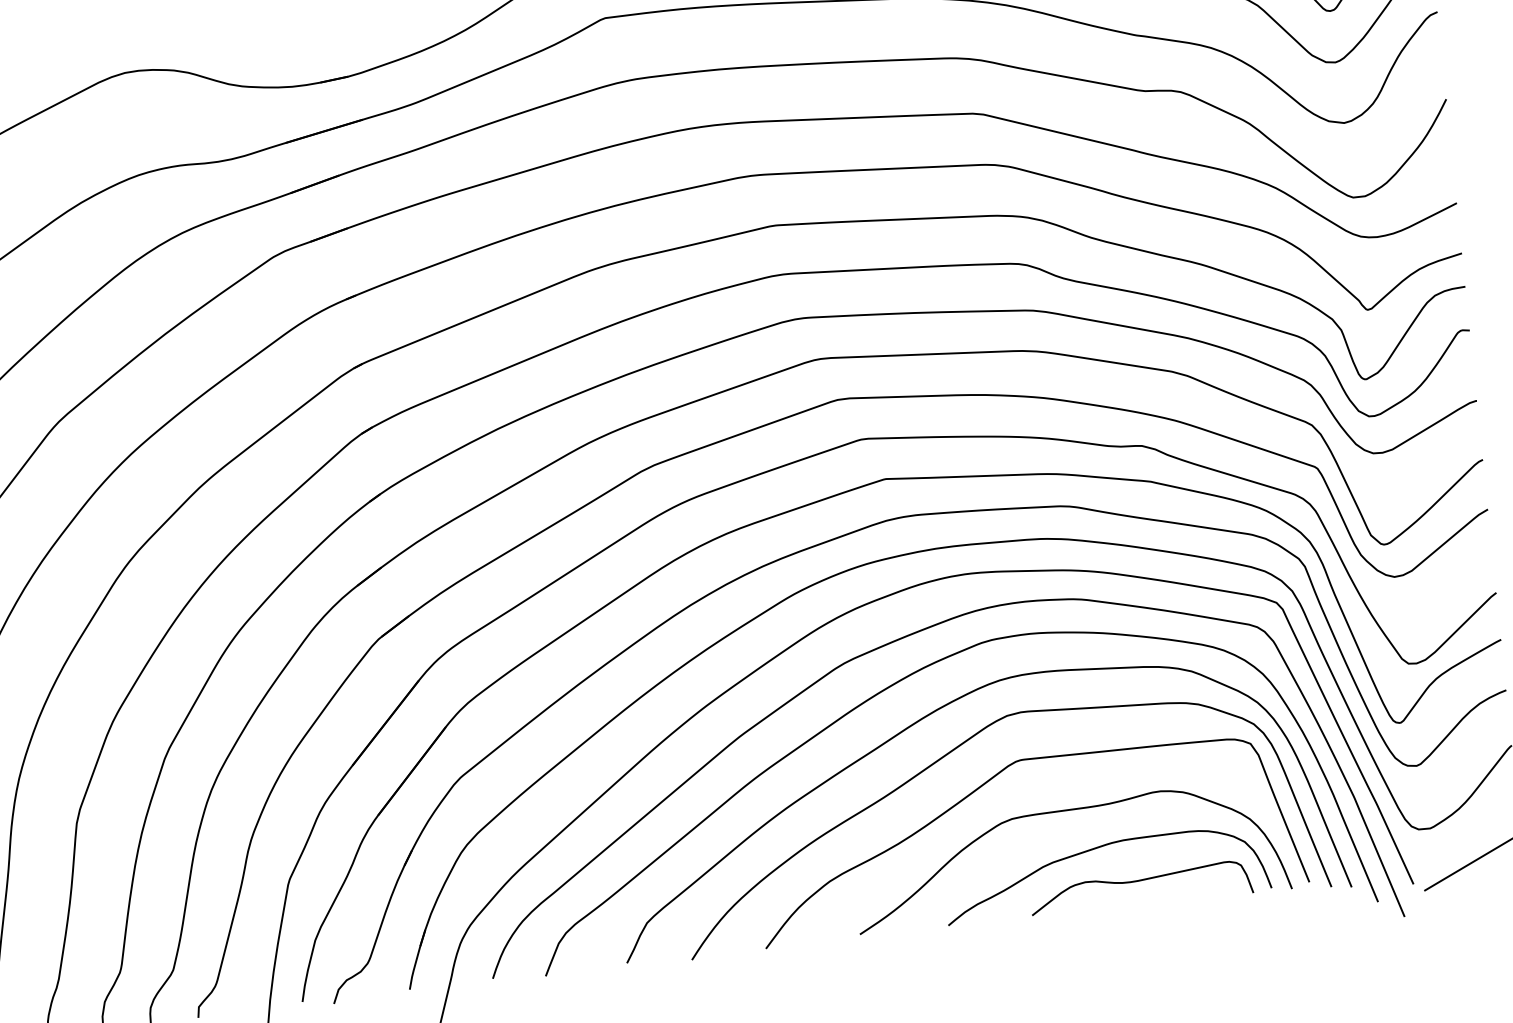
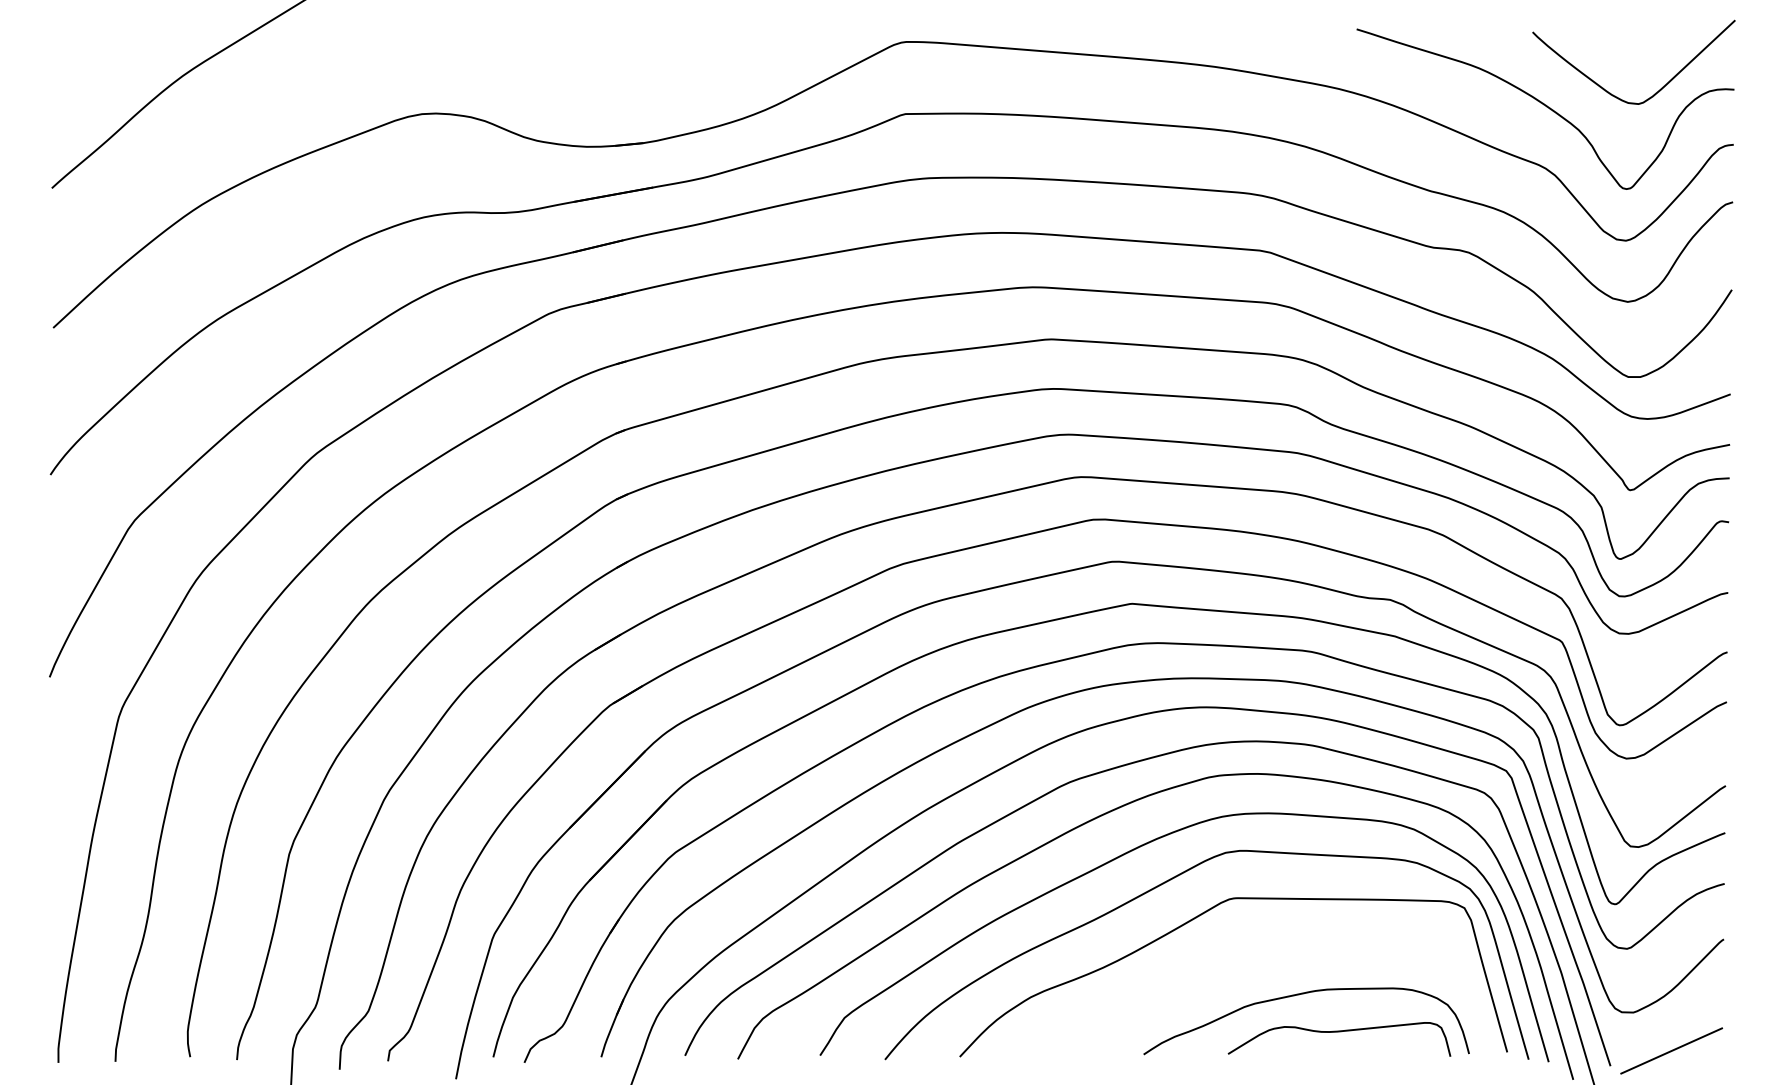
curve: (1065, 811) -> (1272, 954), removed

